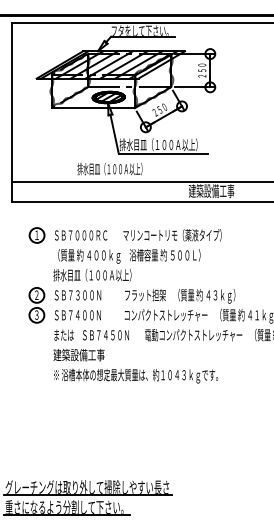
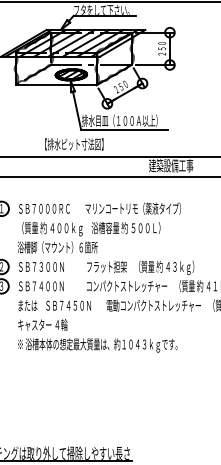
text: (109, 168) -> (72, 143), 排水目皿（１００Ａ以上） -> 【排水ピット寸法図】
text: (94, 275) -> (57, 247), 排水目皿（１００Ａ以上） -> 浴槽脚（マウント）６箇所
text: (78, 354) -> (41, 324), 建築設備工事 -> キャスター ４輪

